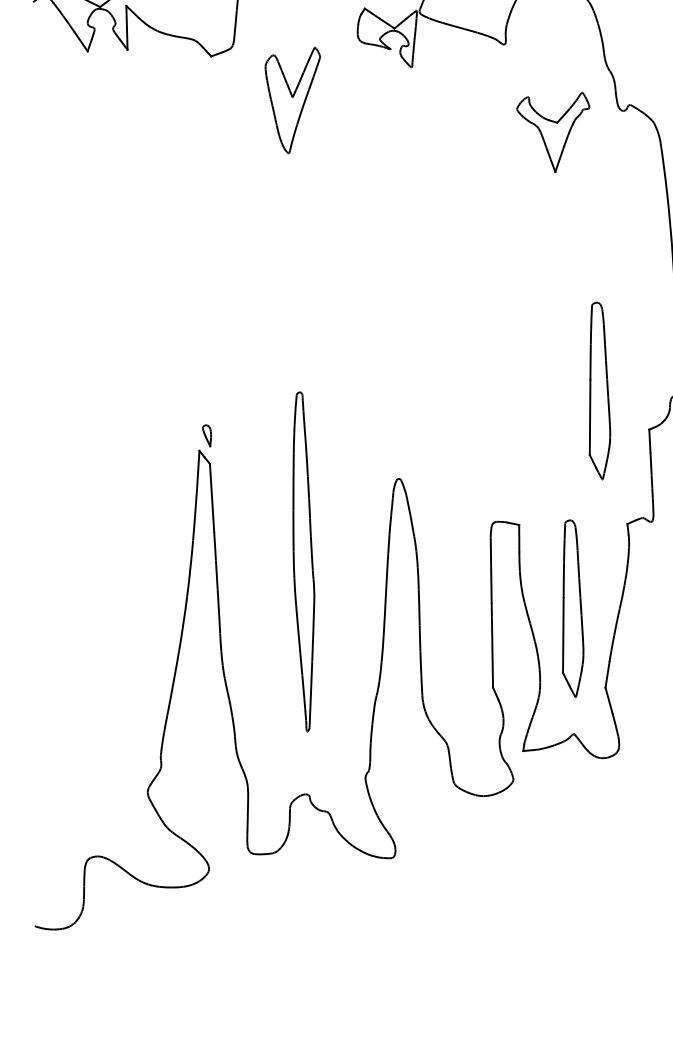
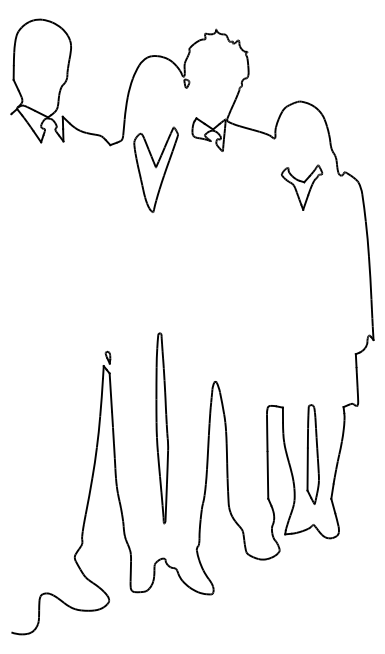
part: (291, 99) -> (155, 169), size x1.43
part: (598, 390) -> (327, 332), removed

